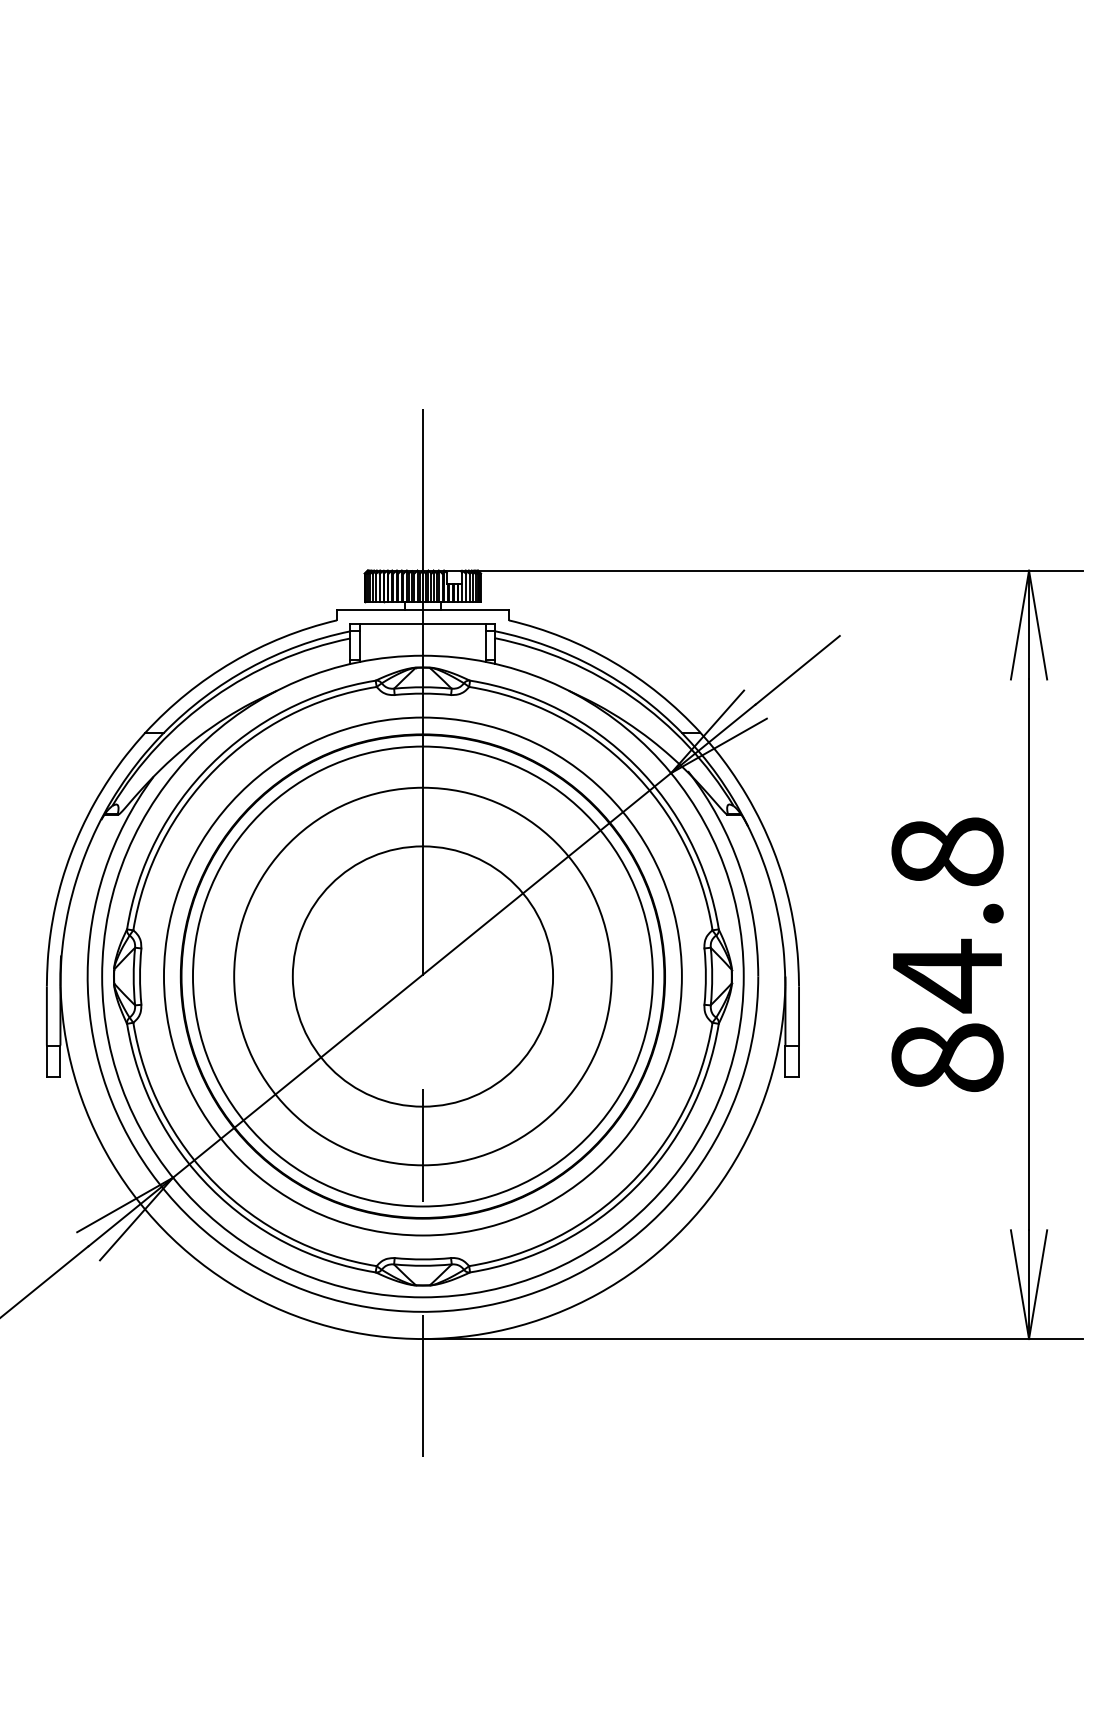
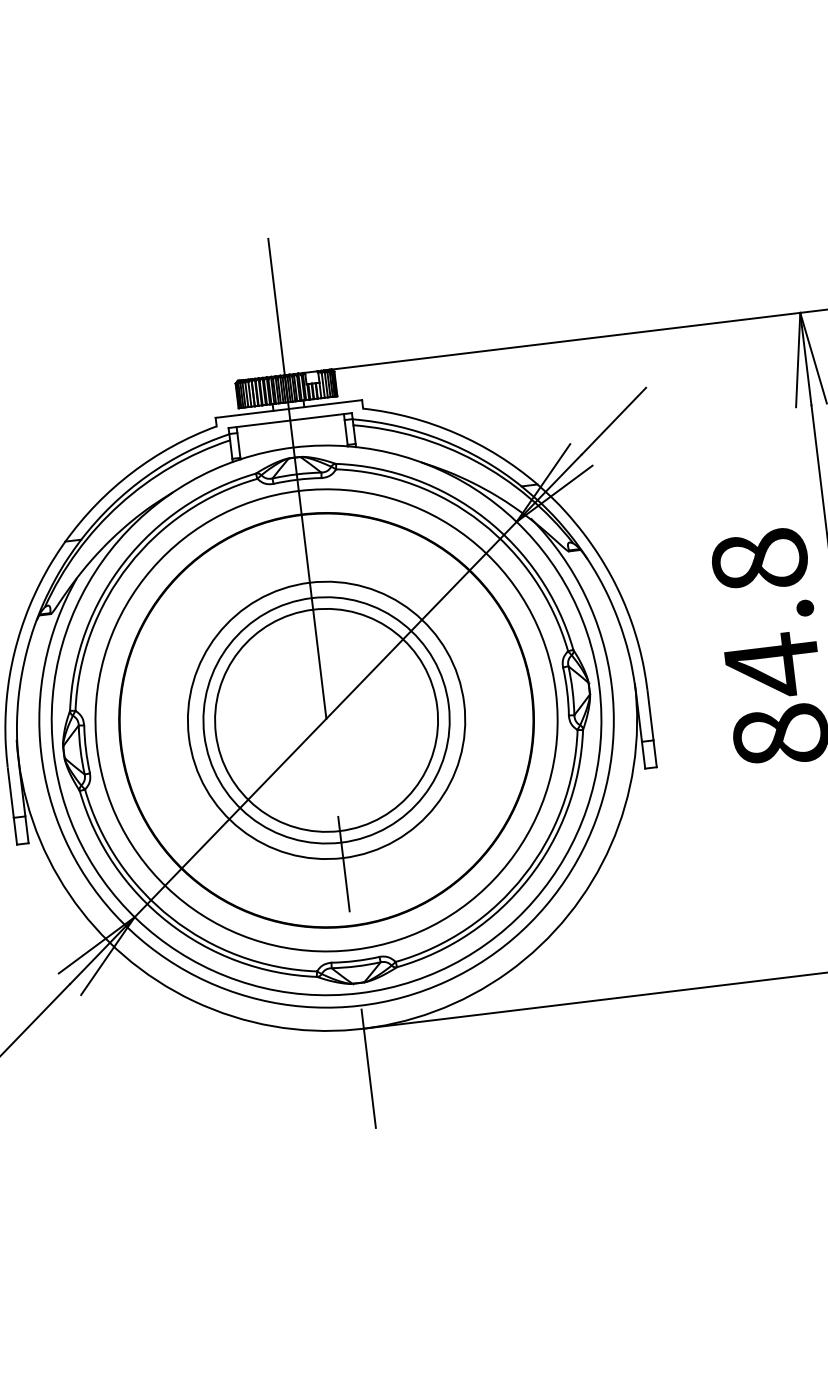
circle: (422, 976) -> (326, 720), size x0.62
circle: (422, 976) -> (326, 720), size x0.62
circle: (422, 976) -> (326, 720), size x1.43

